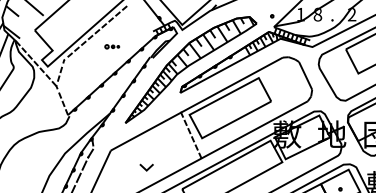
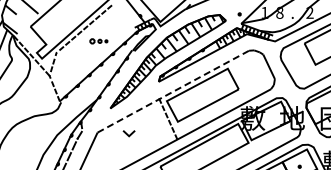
part: (111, 45) -> (98, 40), size x1.4
line: (195, 105) -> (172, 92), solid -> dashed
line: (144, 167) -> (127, 133), moved

